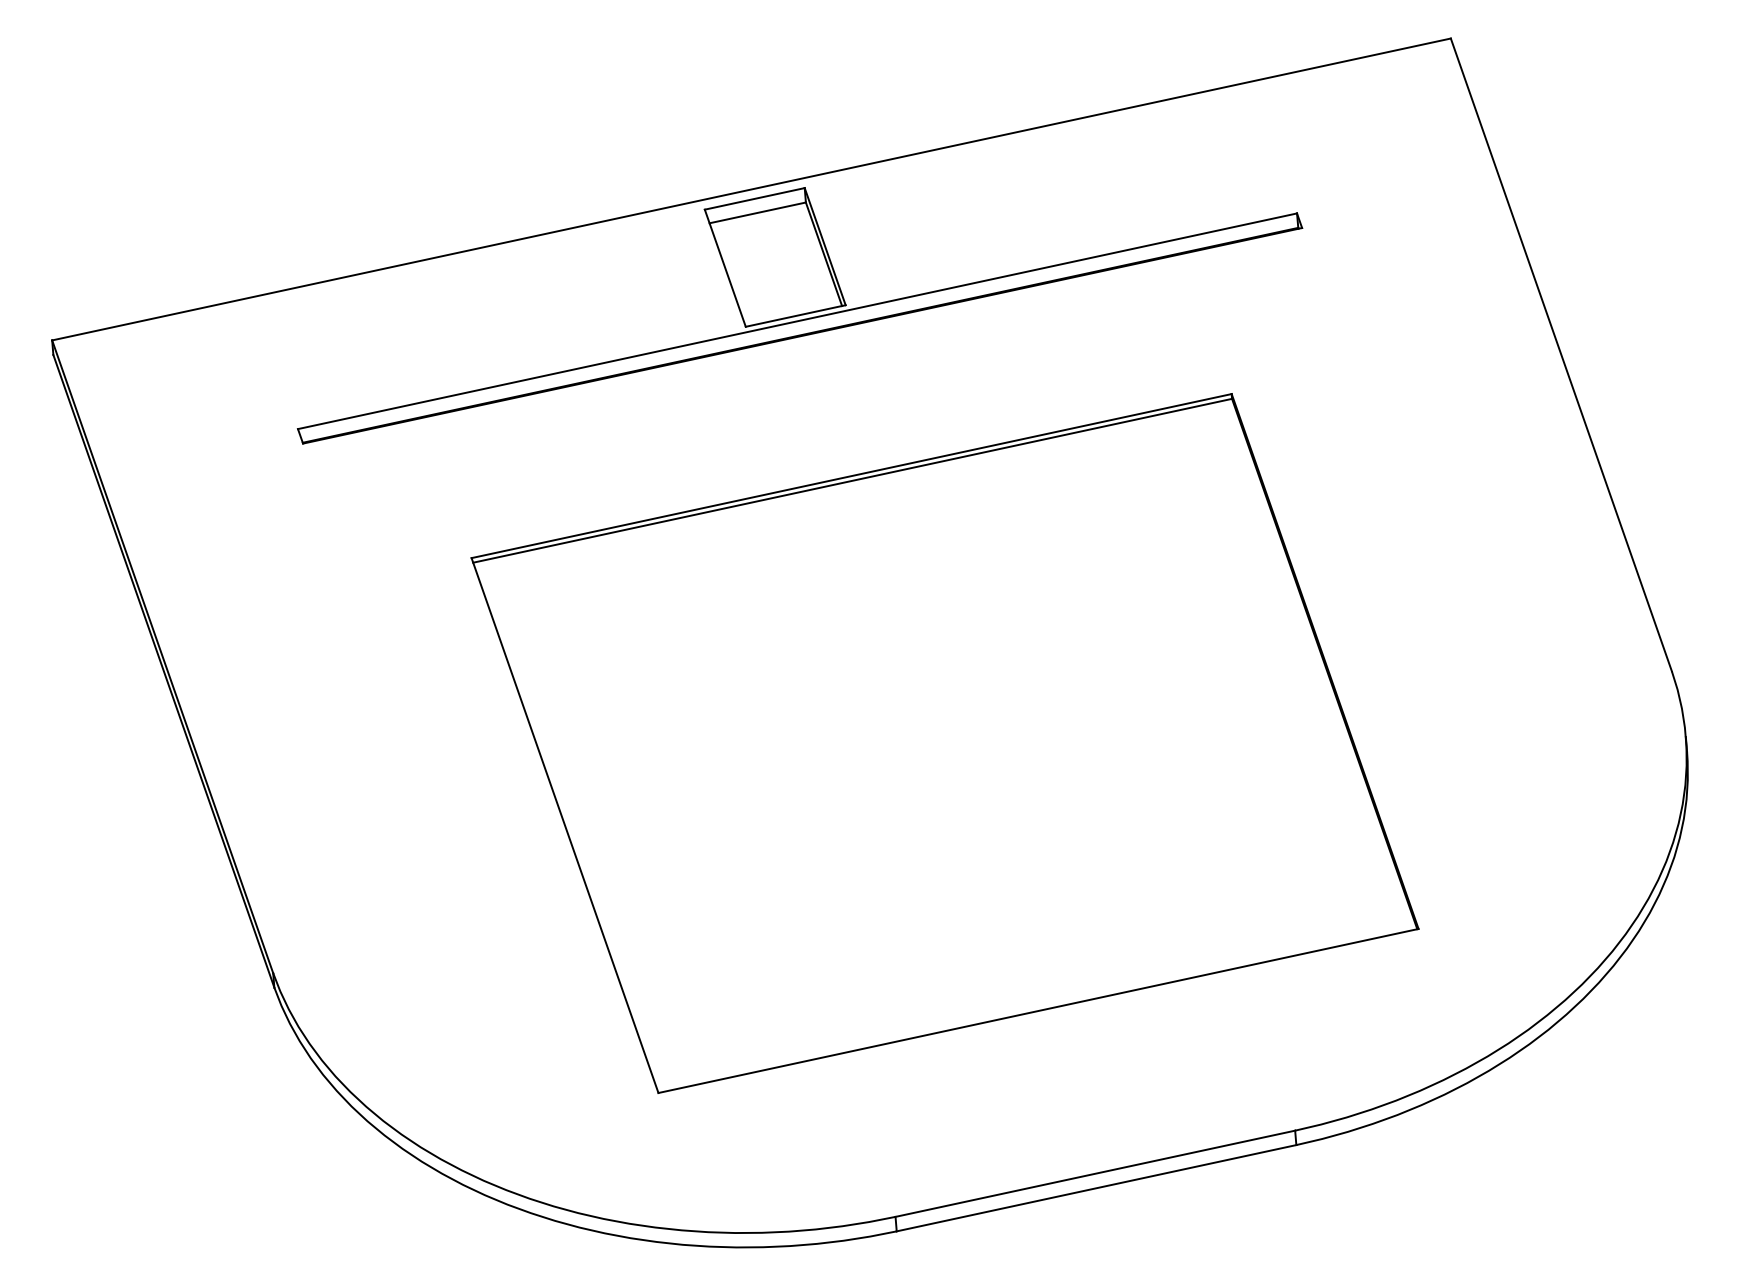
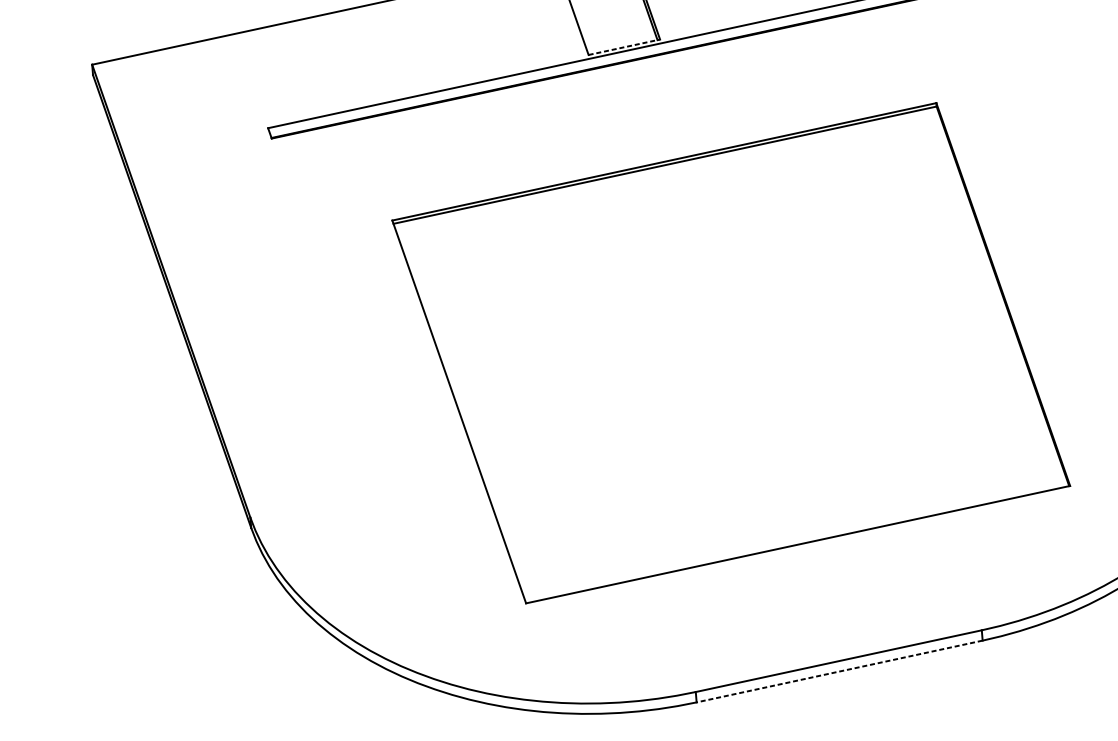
line: (796, 315) -> (624, 46), solid -> dashed
line: (1096, 1188) -> (839, 671), solid -> dashed

